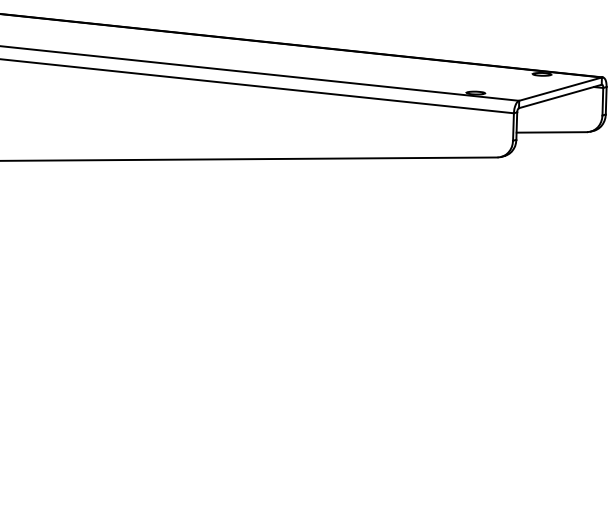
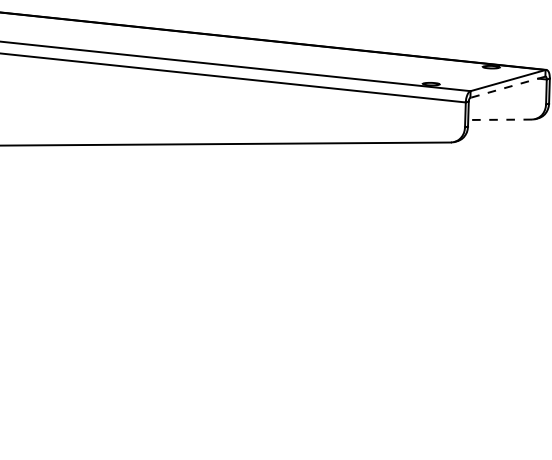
line: (559, 96) -> (507, 87), solid -> dashed
line: (552, 132) -> (500, 119), solid -> dashed

